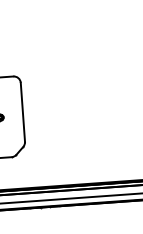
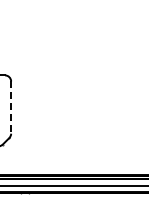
line: (23, 113) -> (11, 108), solid -> dashed

